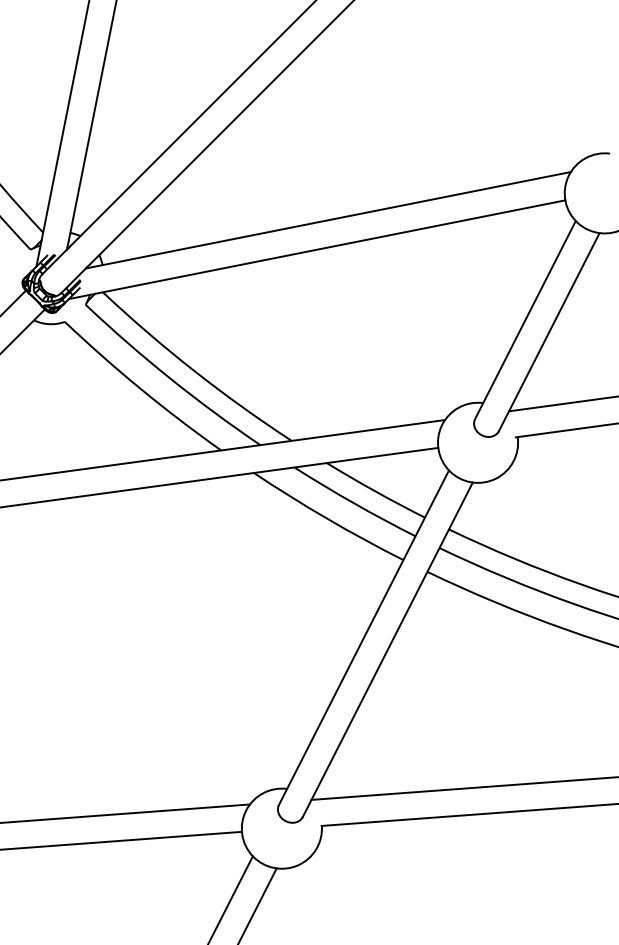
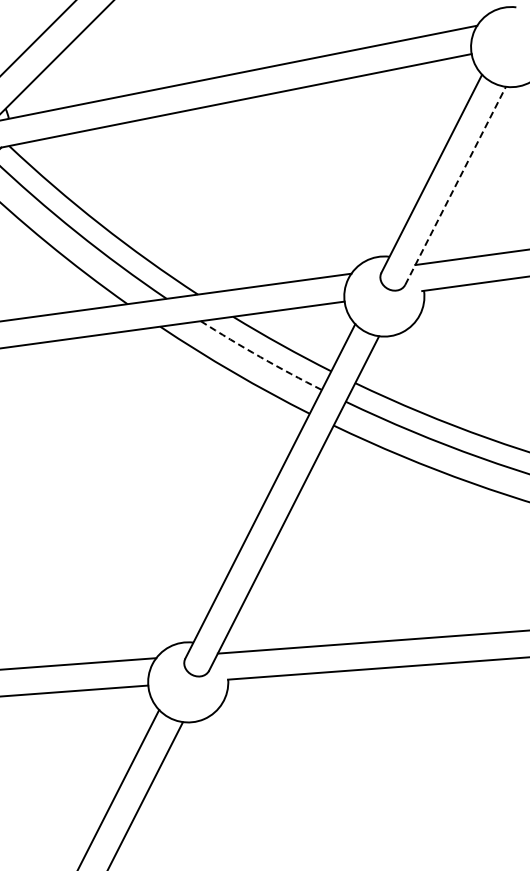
line: (549, 331) -> (455, 185), solid -> dashed
arc: (354, 503) -> (260, 357), solid -> dashed

